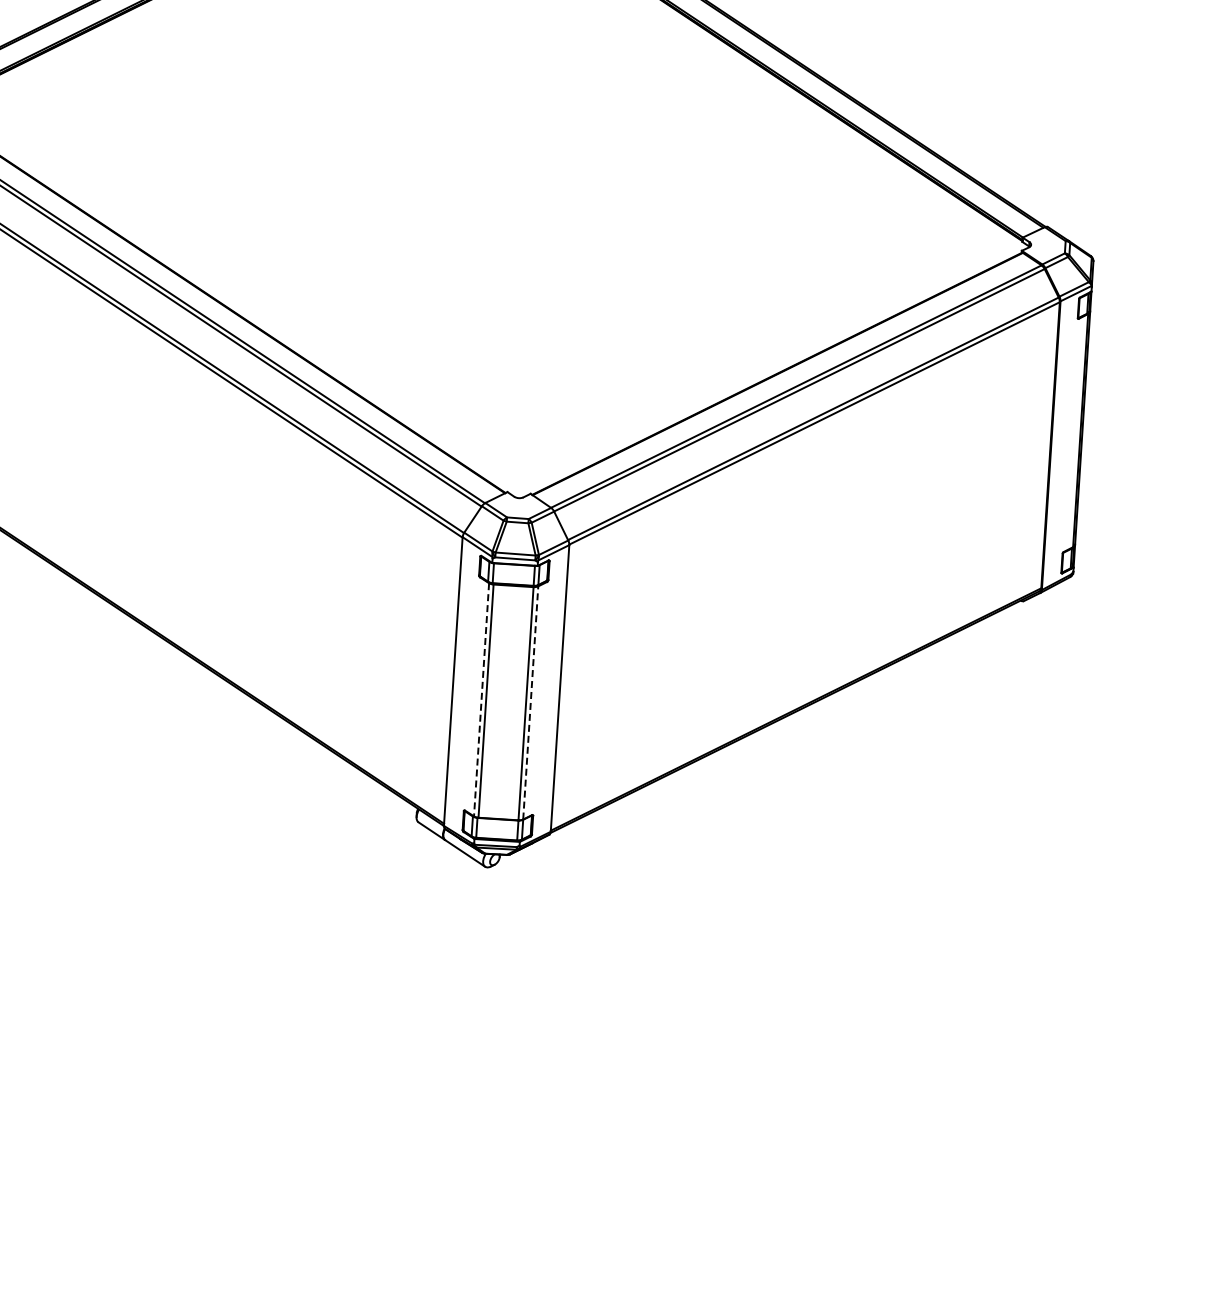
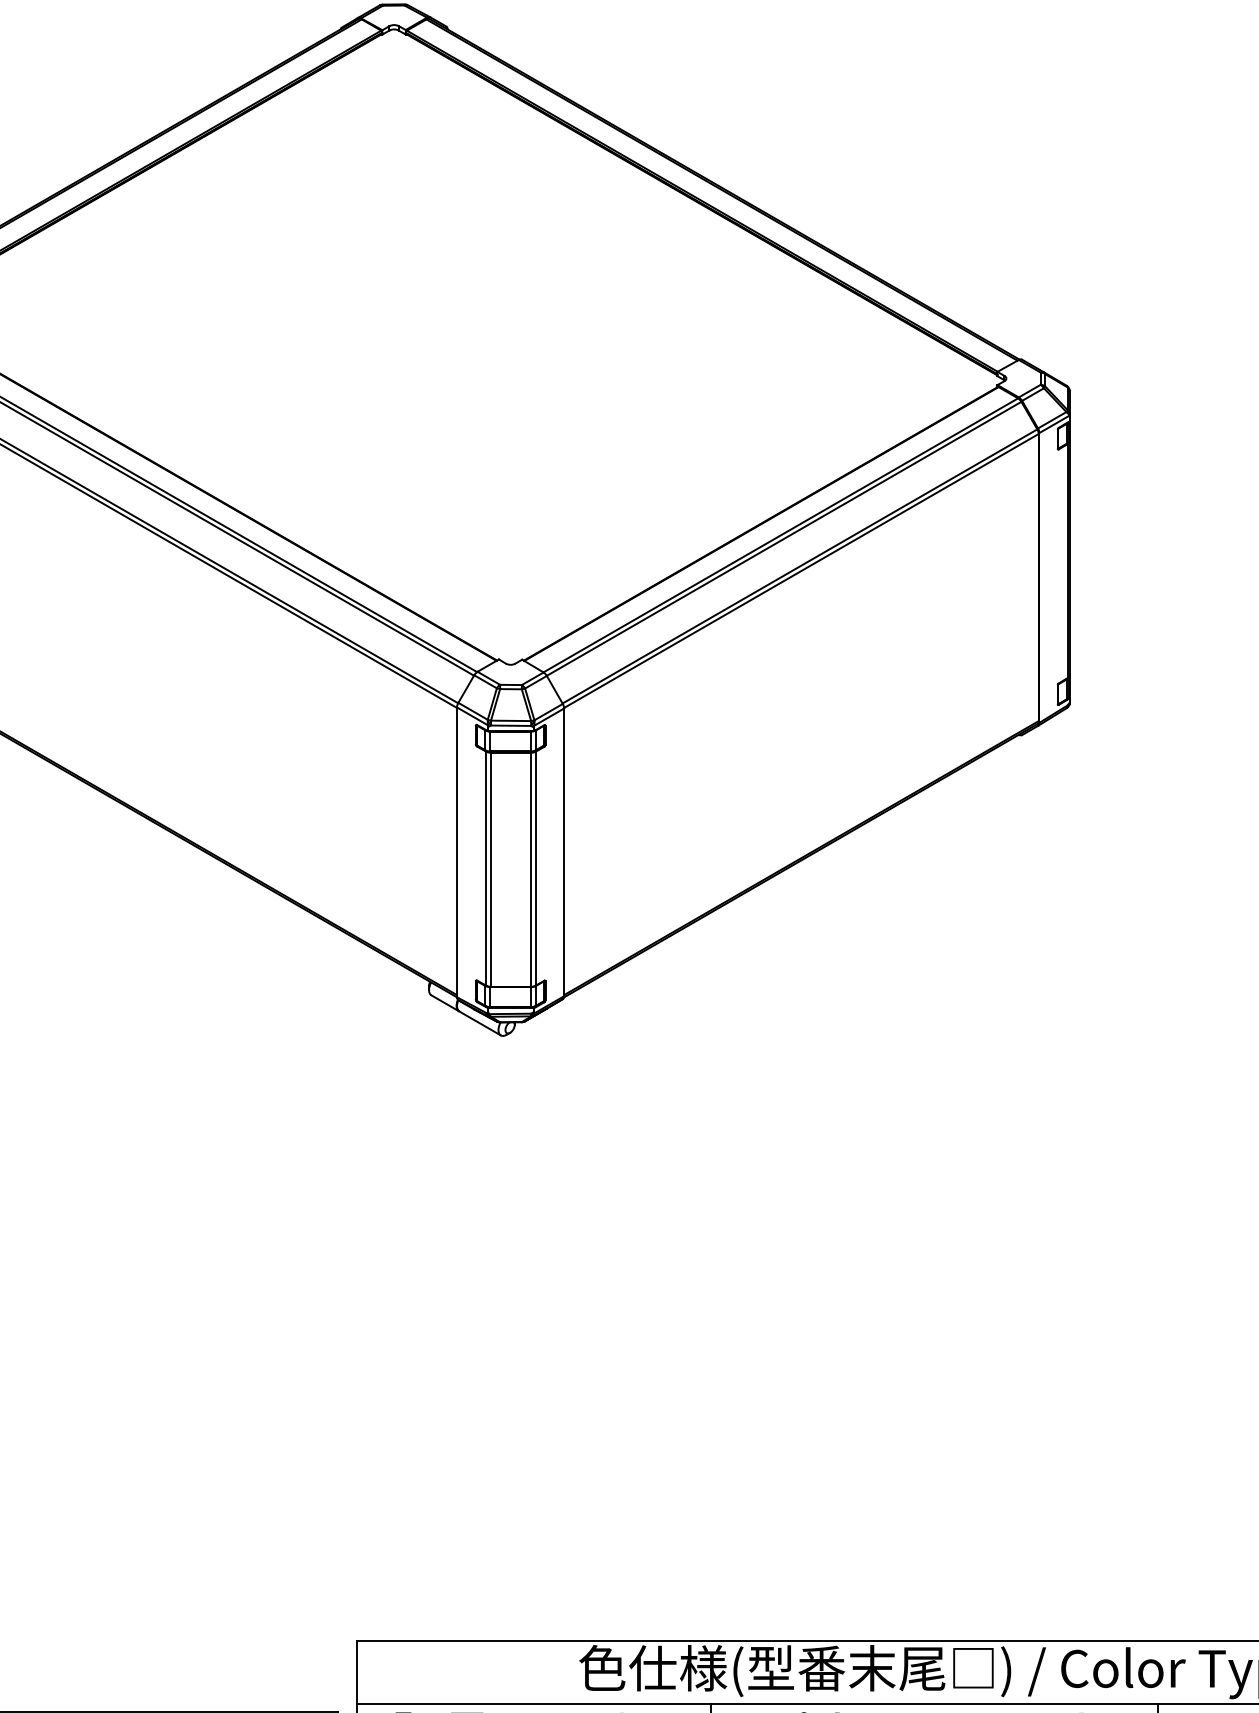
line: (481, 700) -> (486, 869), dashed -> solid
line: (530, 702) -> (535, 868), dashed -> solid

